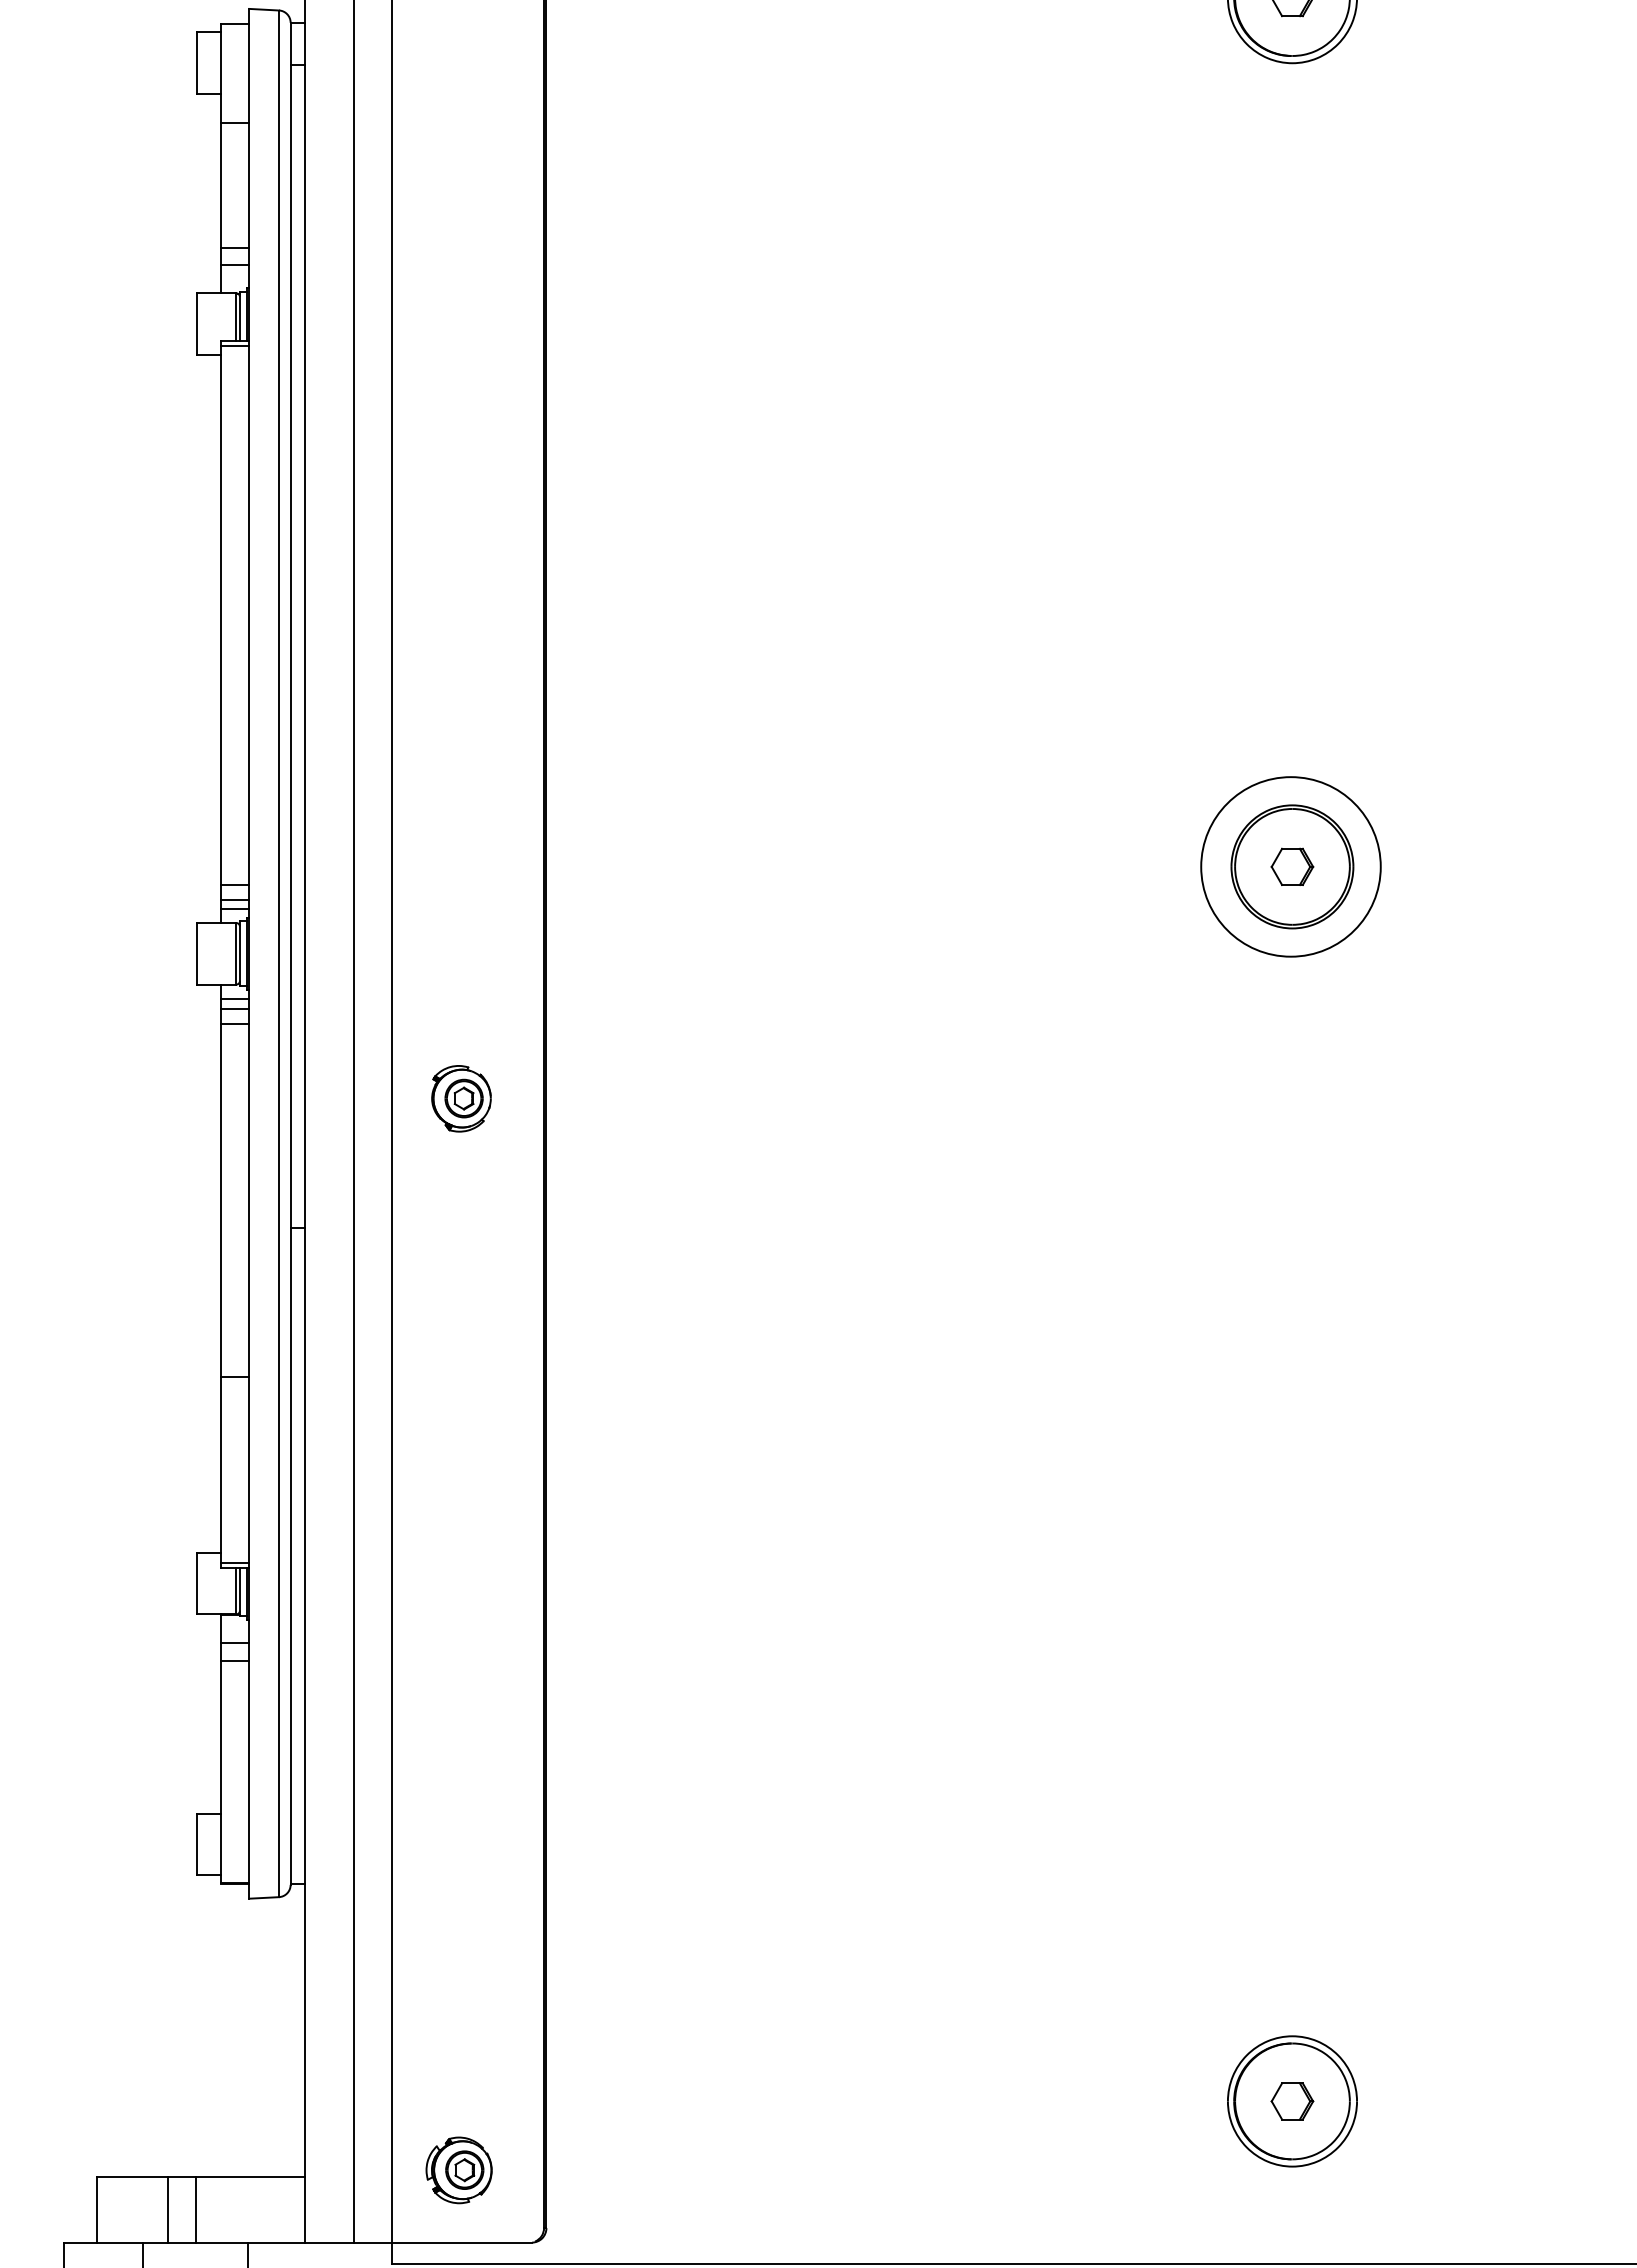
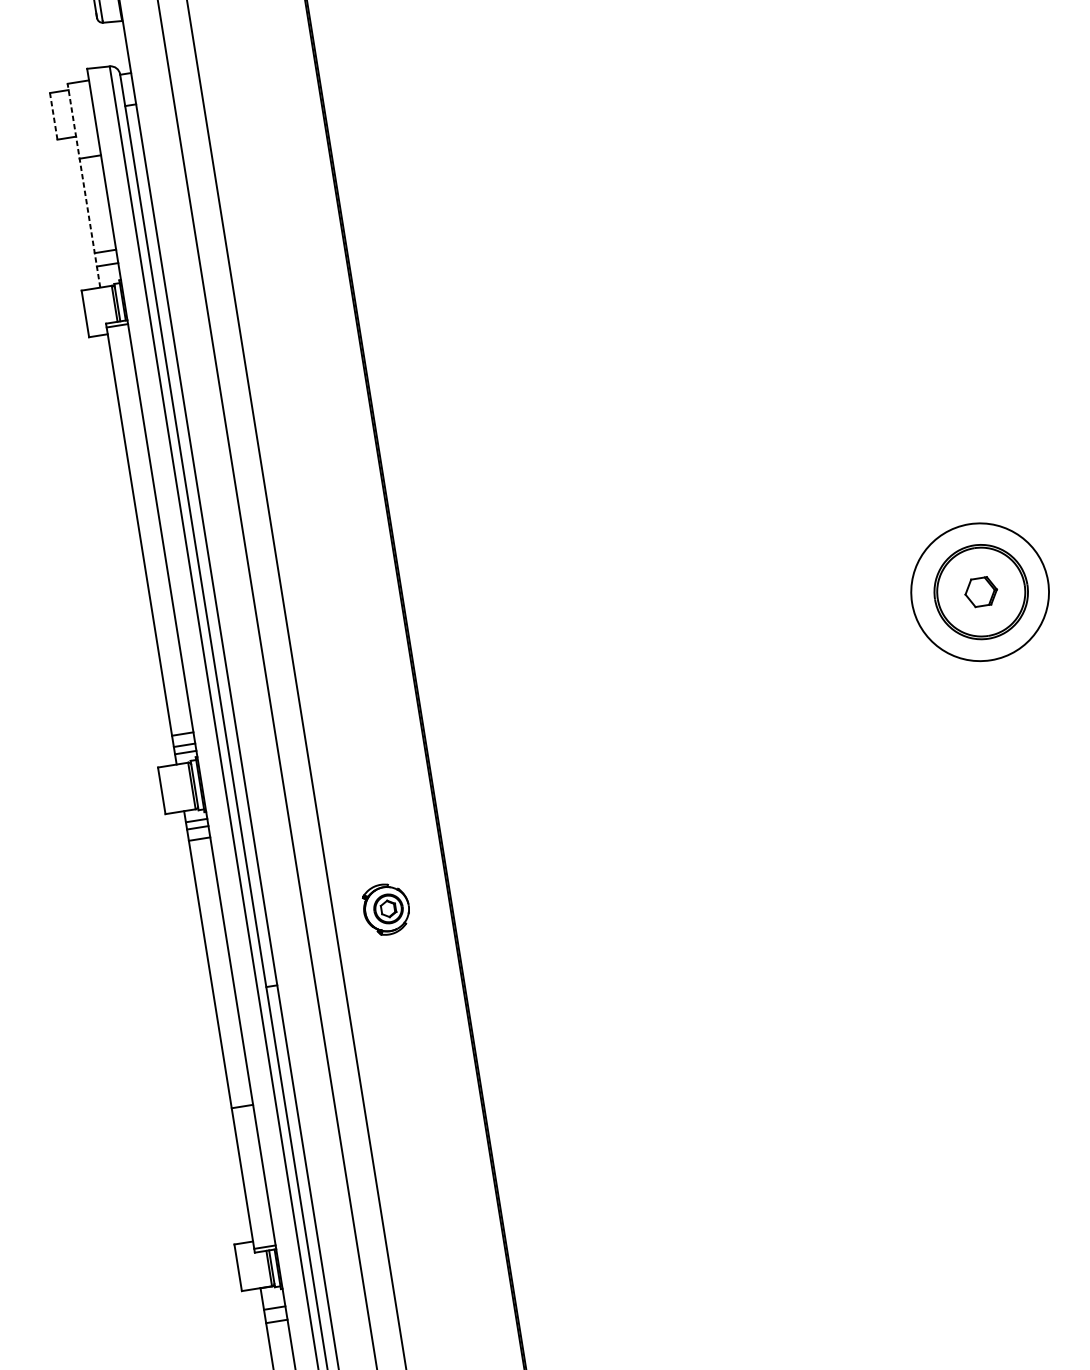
line: (196, 63) -> (53, 116), solid -> dashed
line: (221, 158) -> (84, 185), solid -> dashed
part: (461, 1098) -> (386, 909), moved

